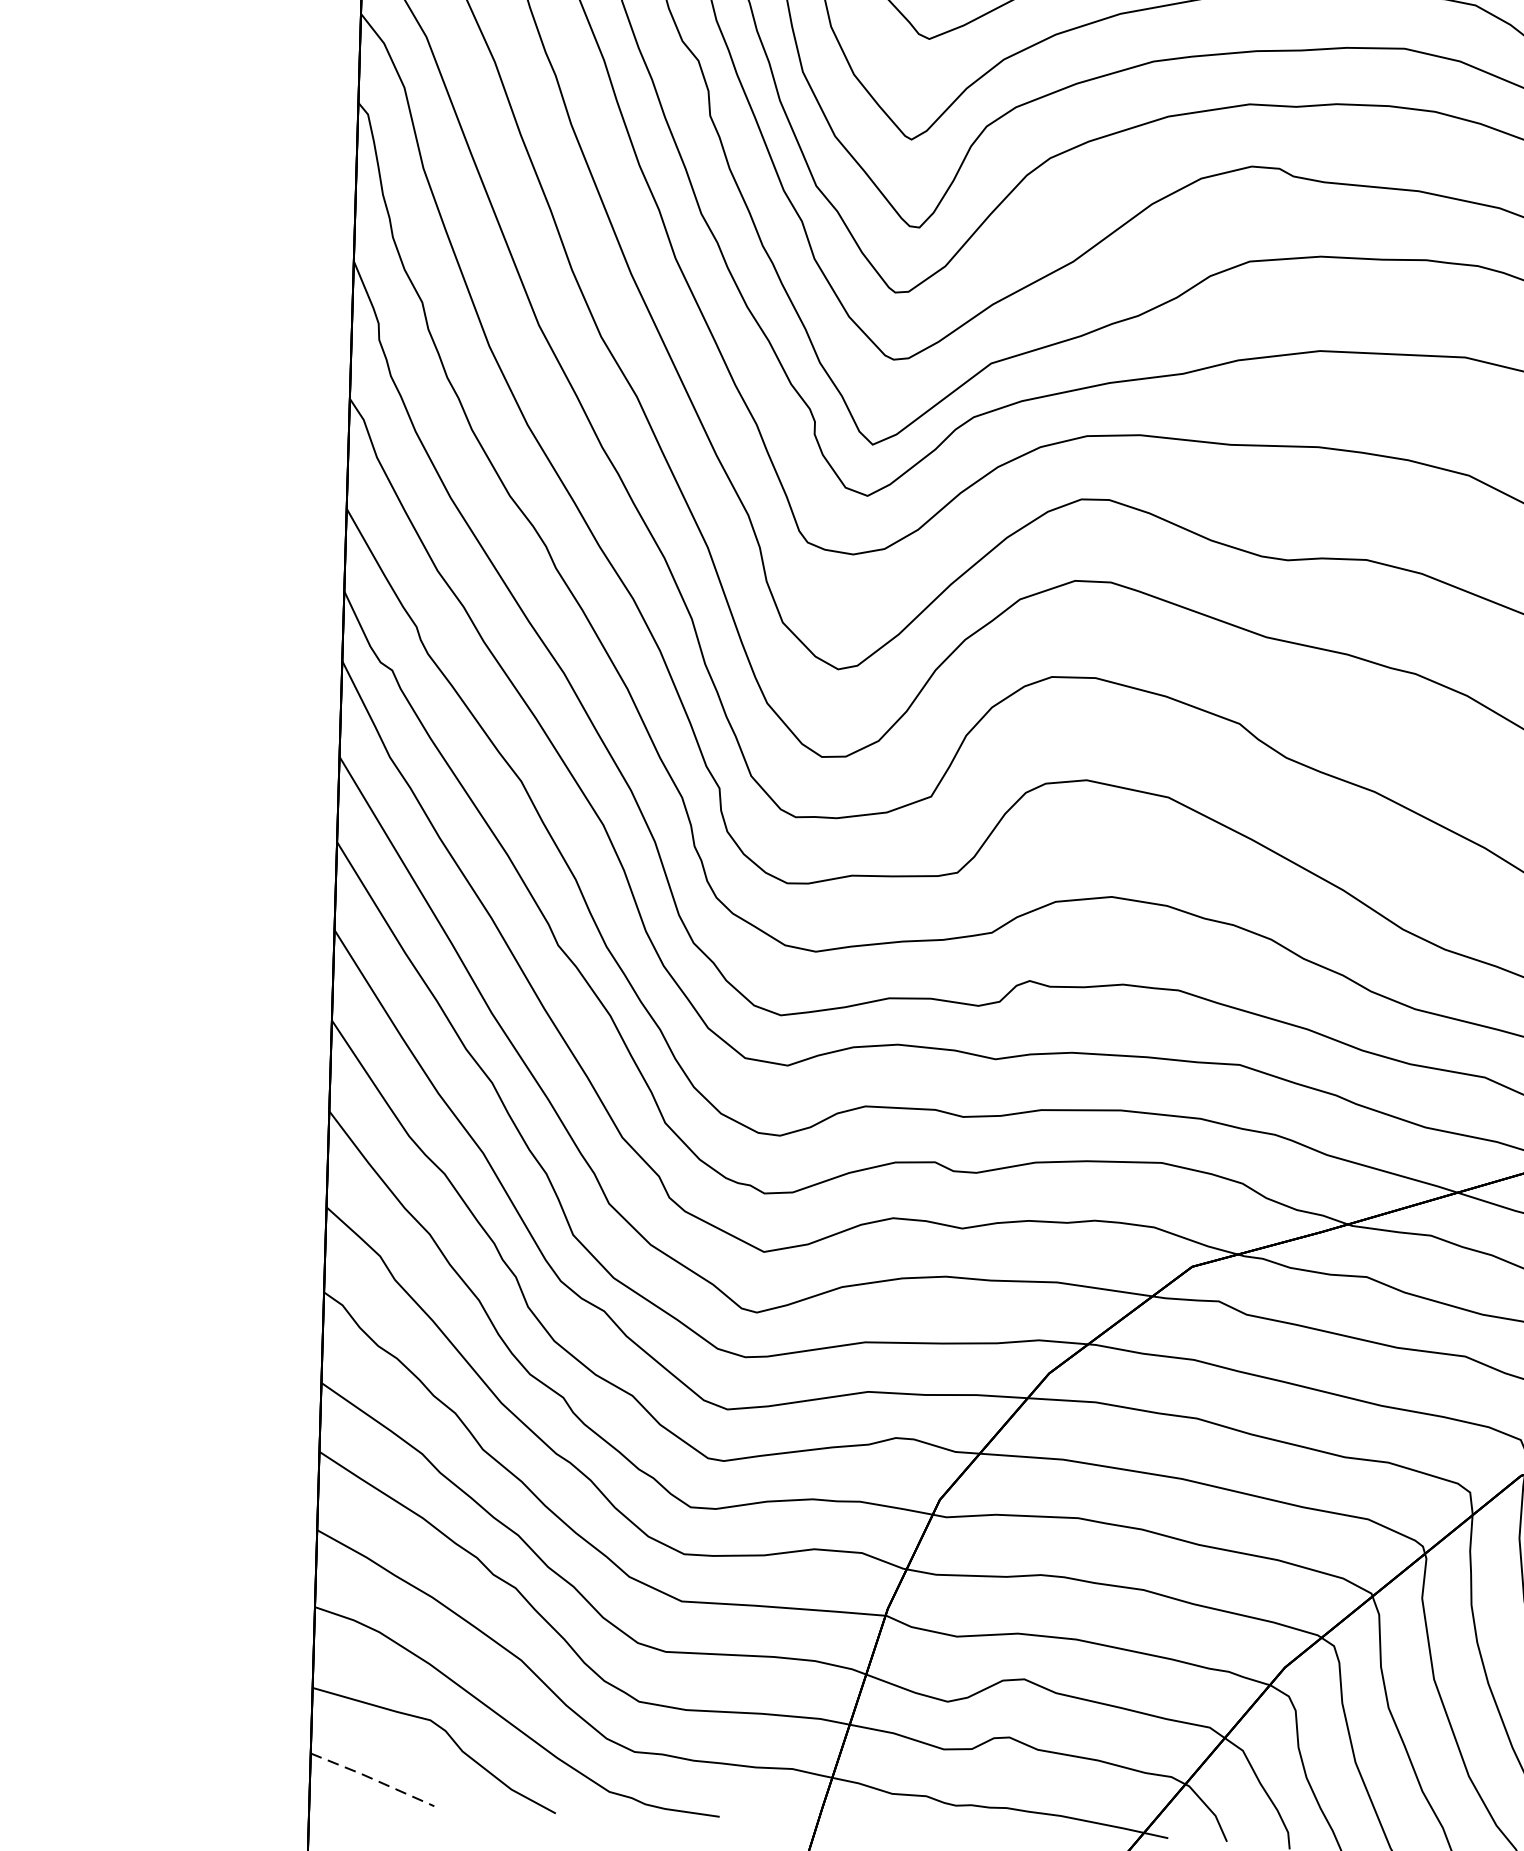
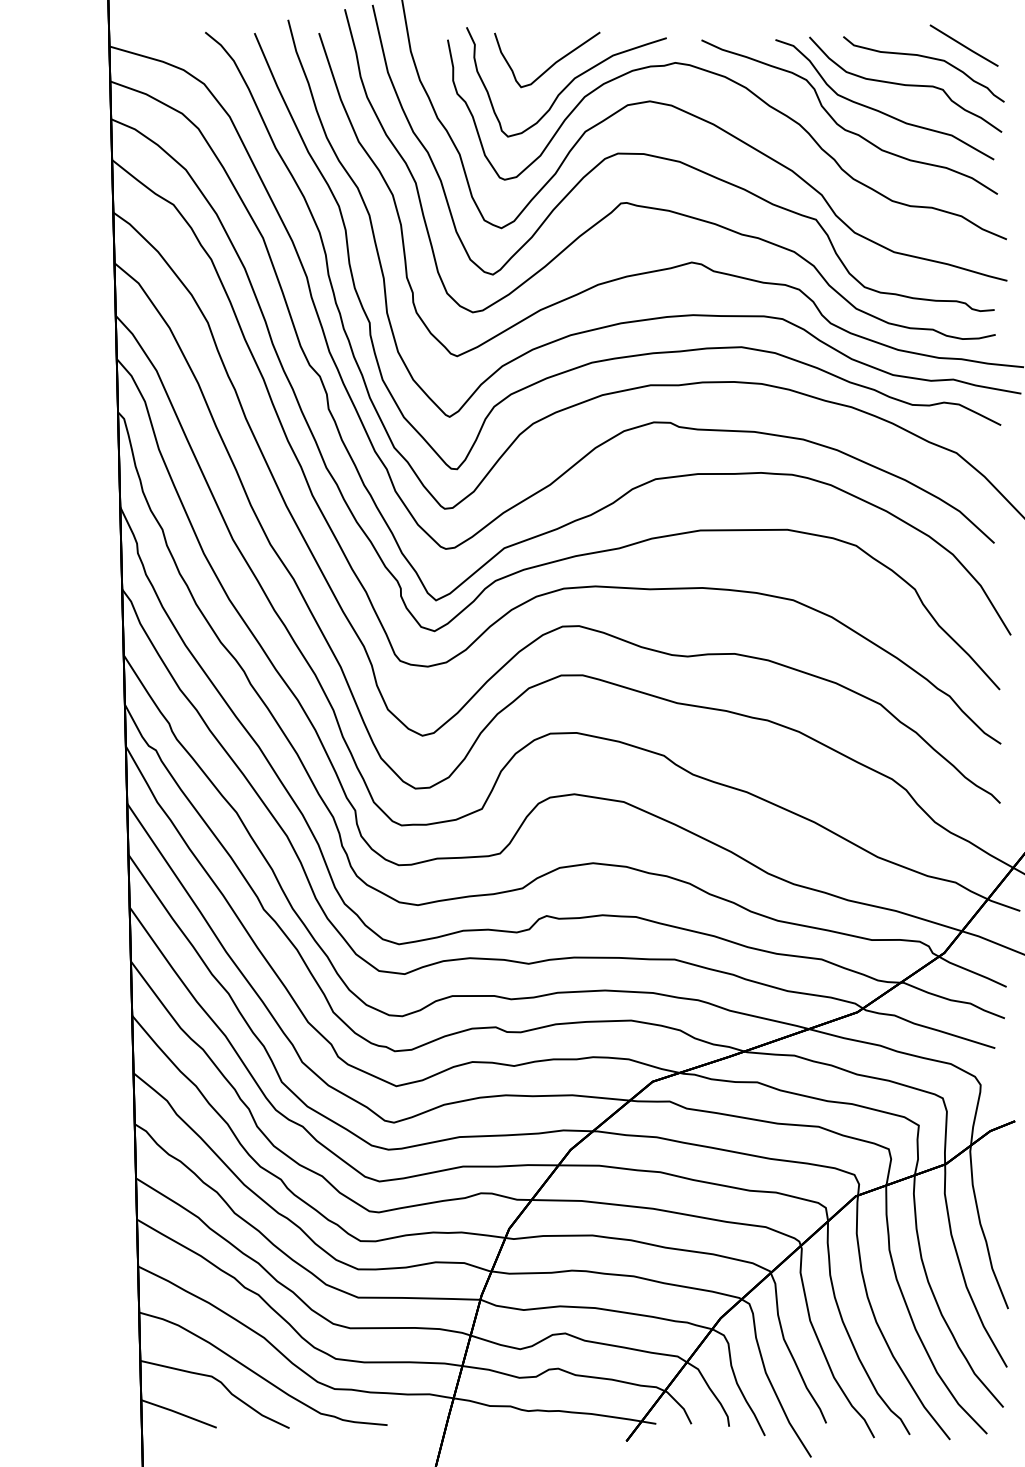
line: (373, 1779) -> (179, 1413), dashed -> solid

